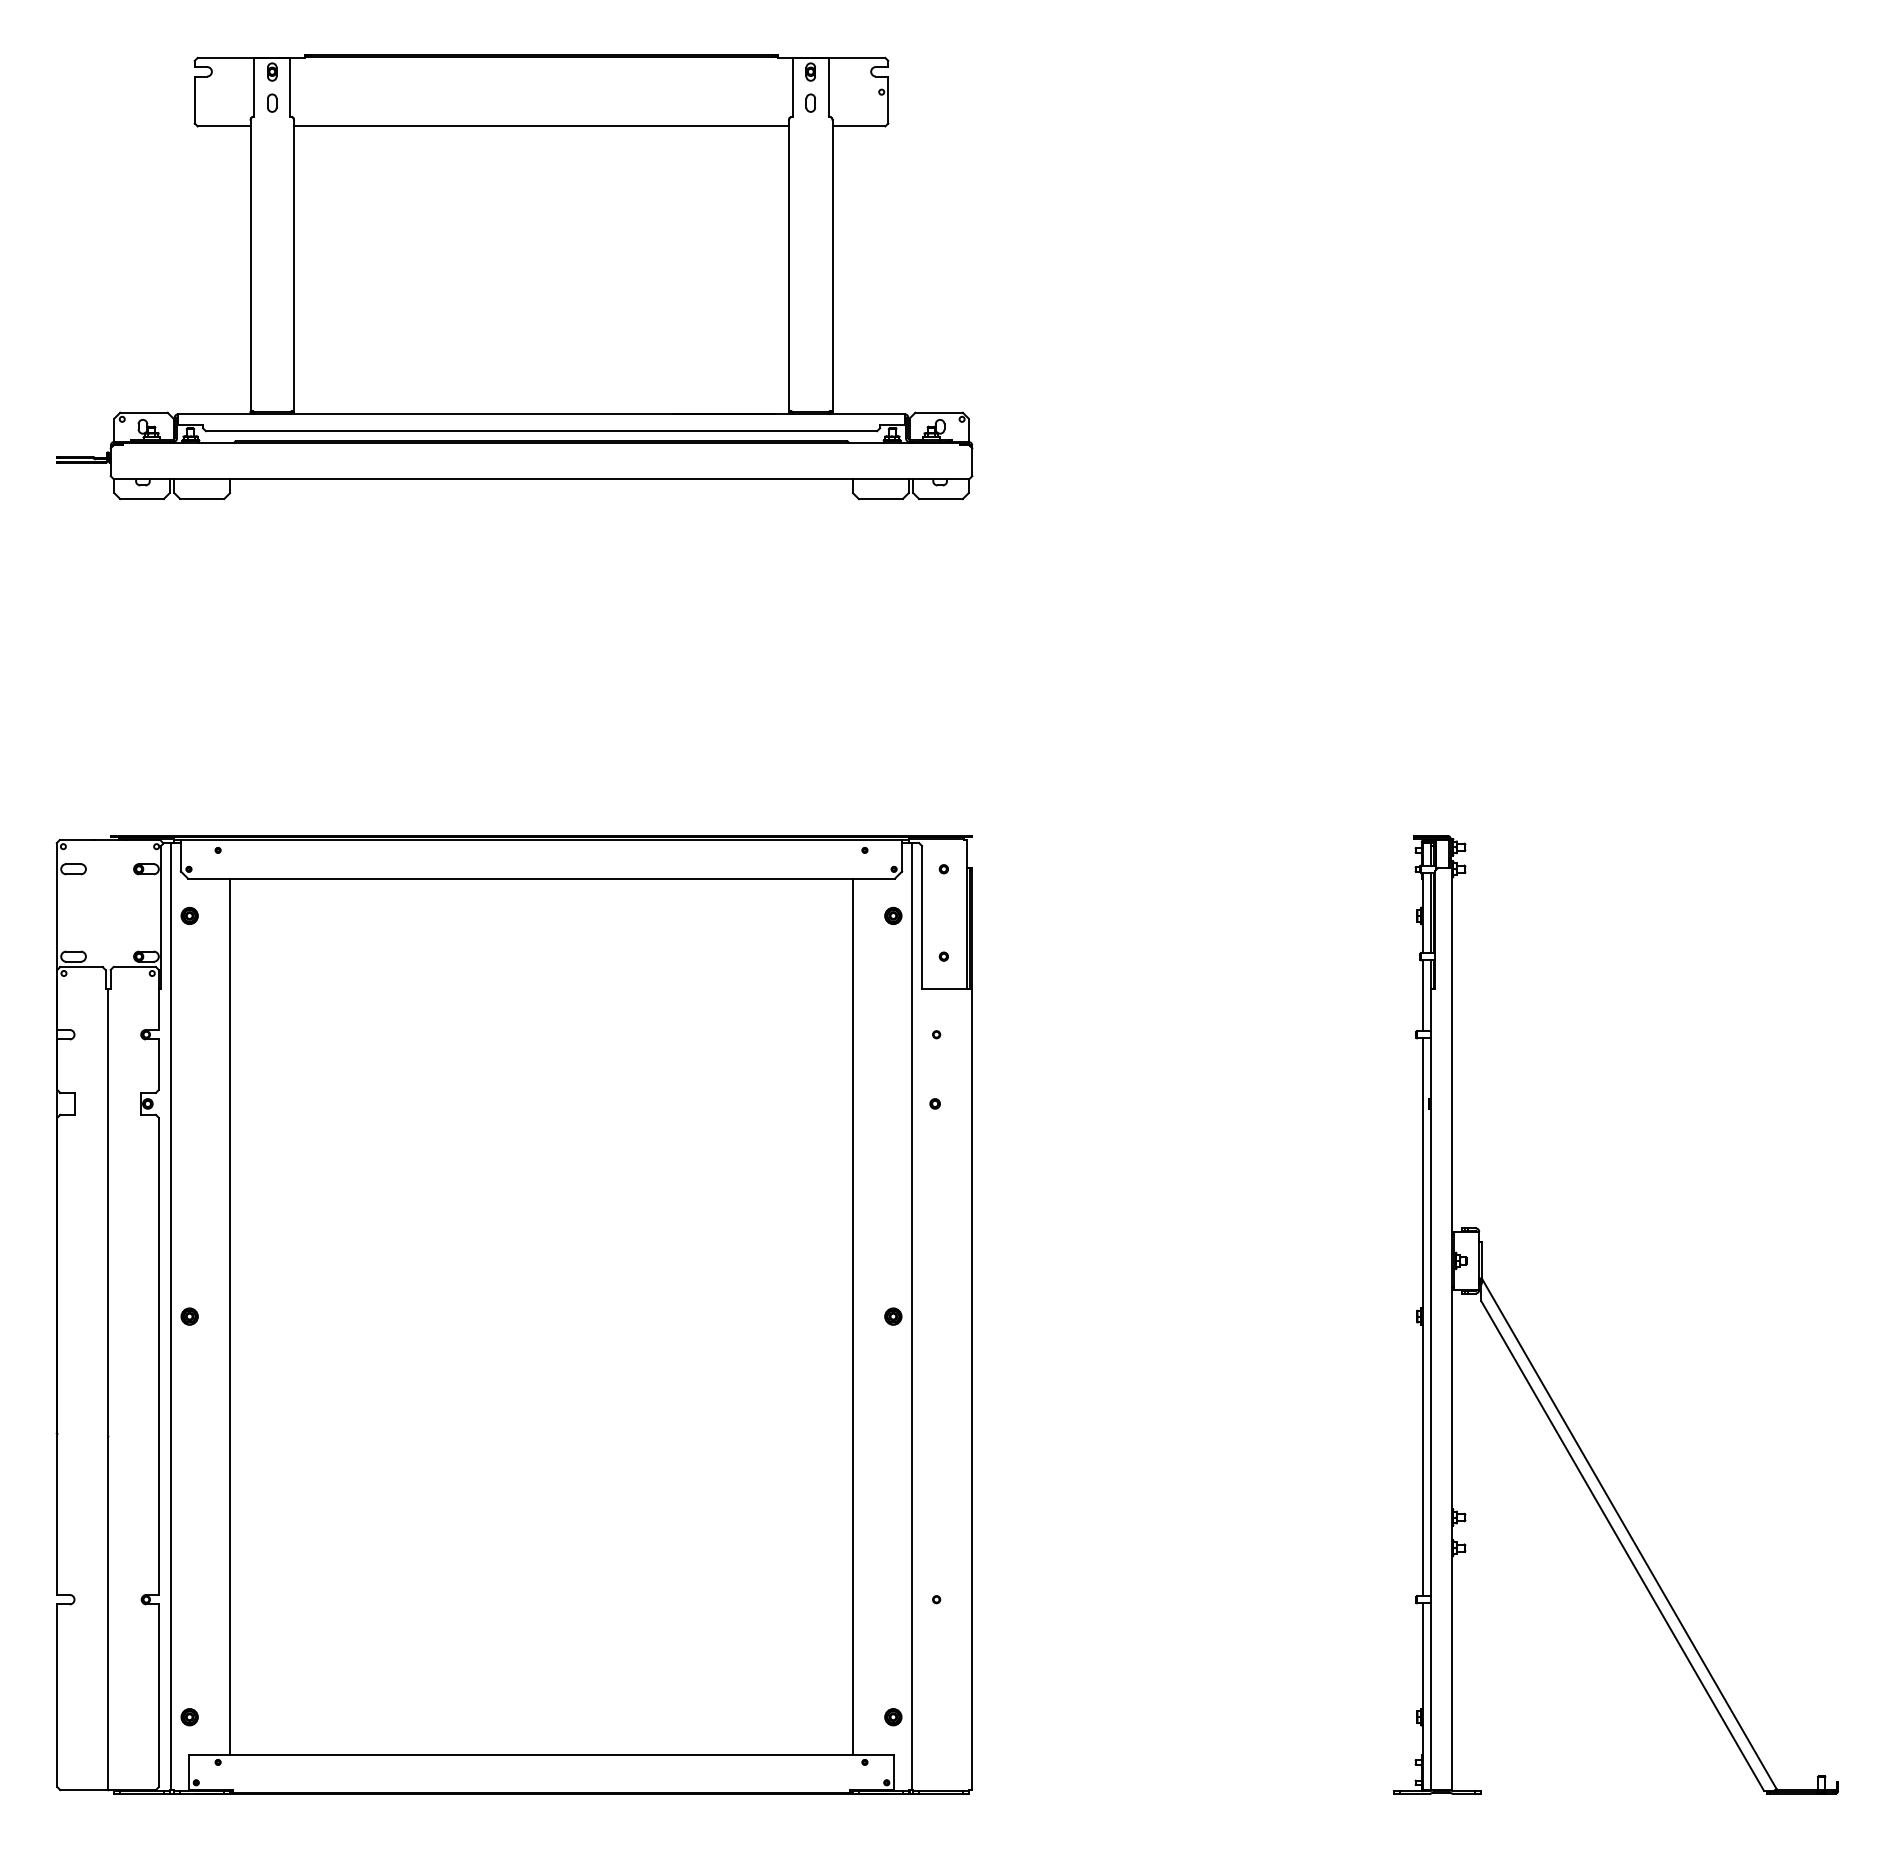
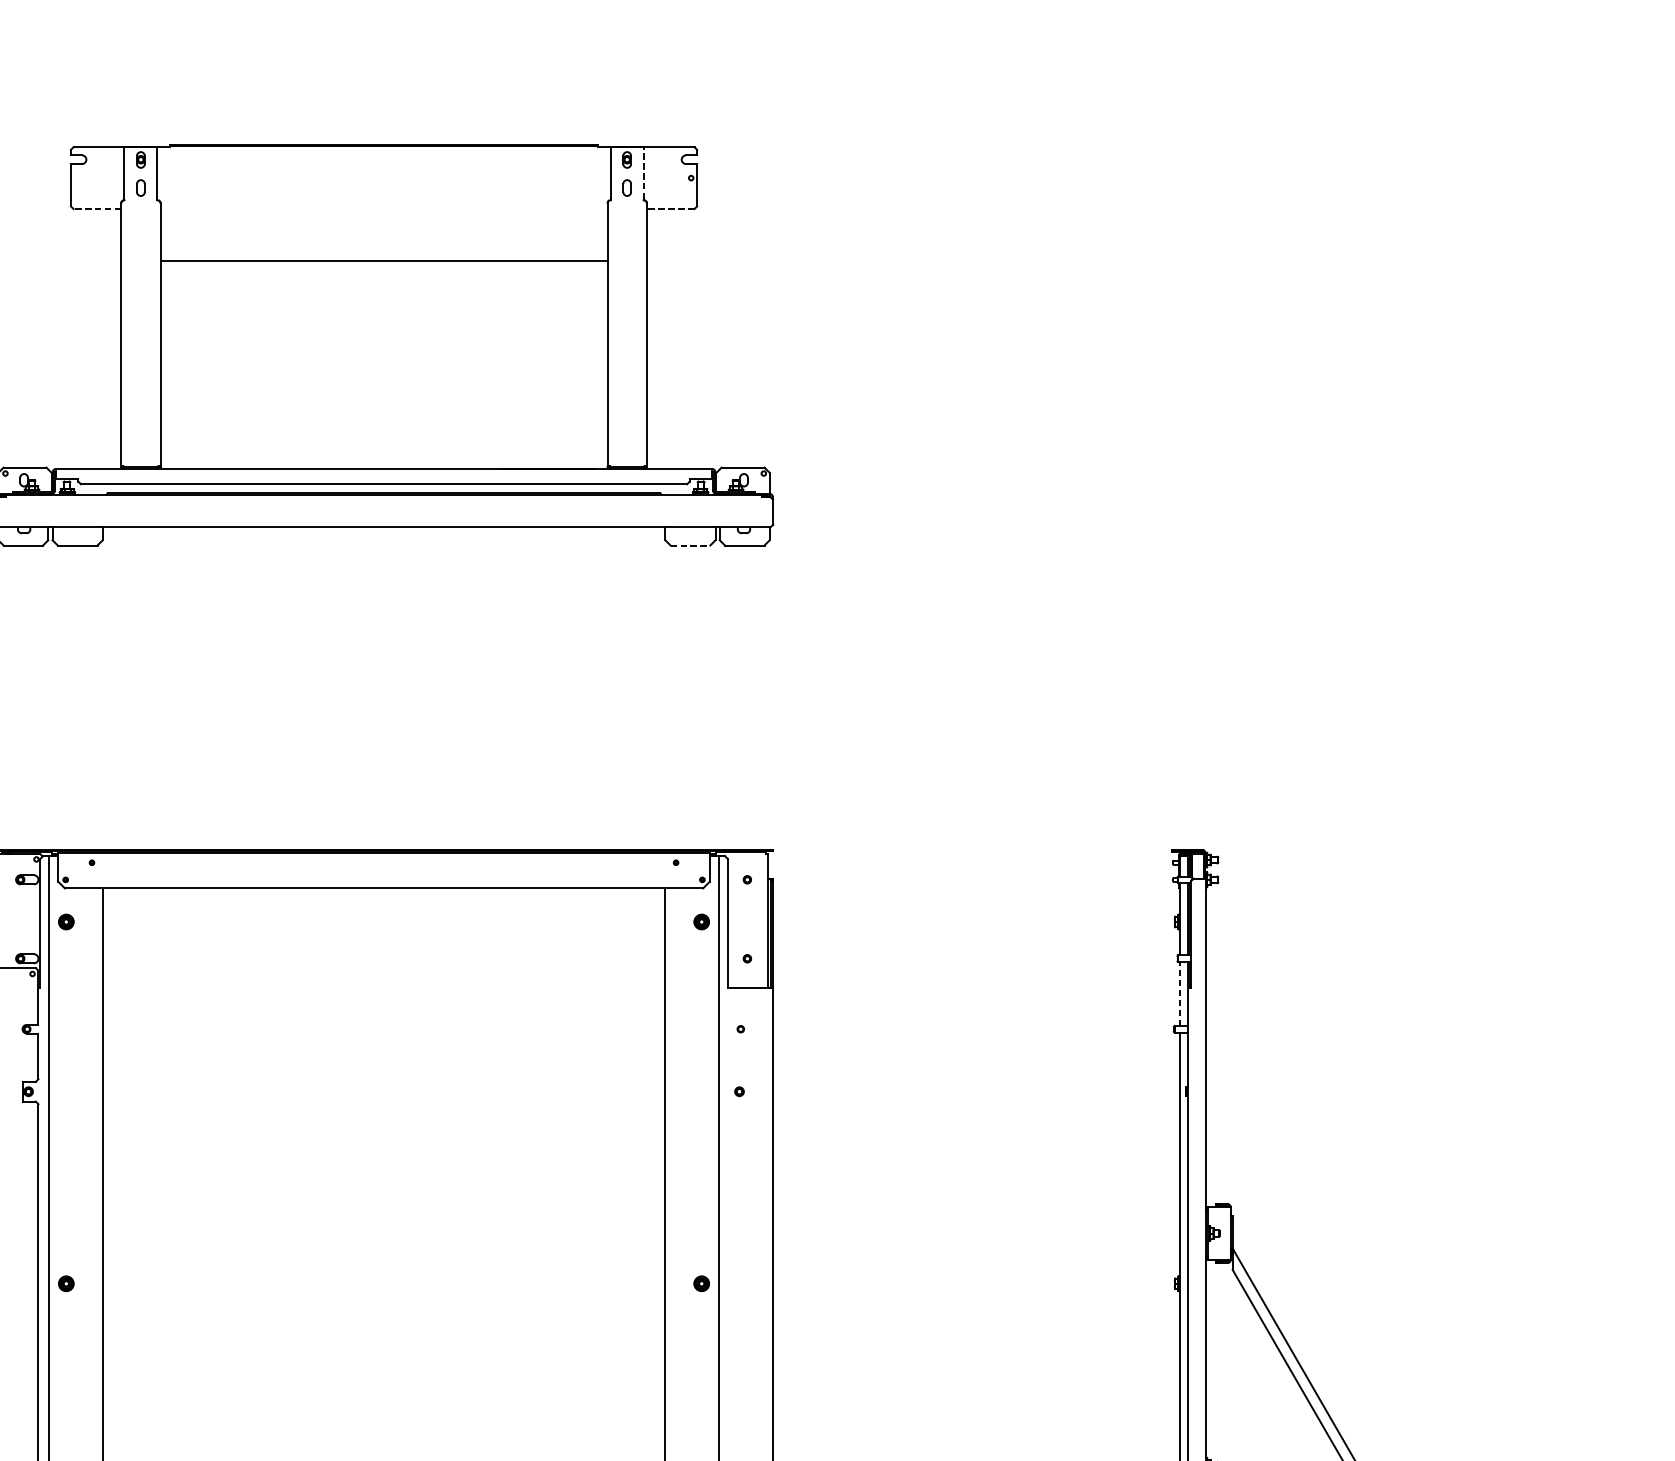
line: (829, 86) -> (644, 173), solid -> dashed
line: (223, 126) -> (96, 209), solid -> dashed
line: (541, 126) -> (384, 261), moved
line: (858, 126) -> (670, 209), solid -> dashed
line: (880, 499) -> (690, 545), solid -> dashed
line: (1423, 995) -> (1180, 993), solid -> dashed

